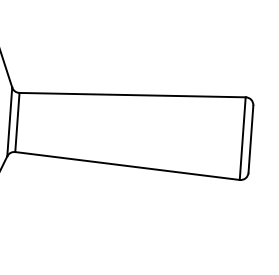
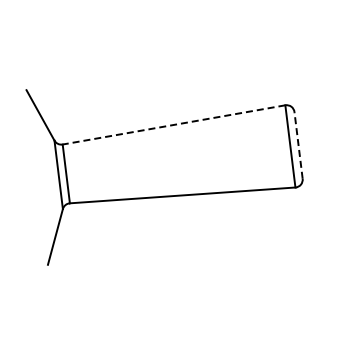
line: (131, 95) -> (173, 125), solid -> dashed
line: (250, 139) -> (298, 145), solid -> dashed

